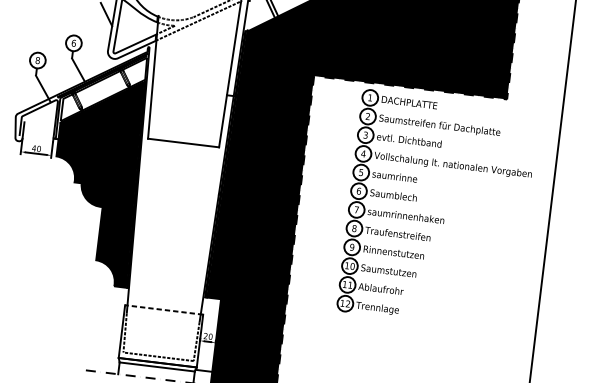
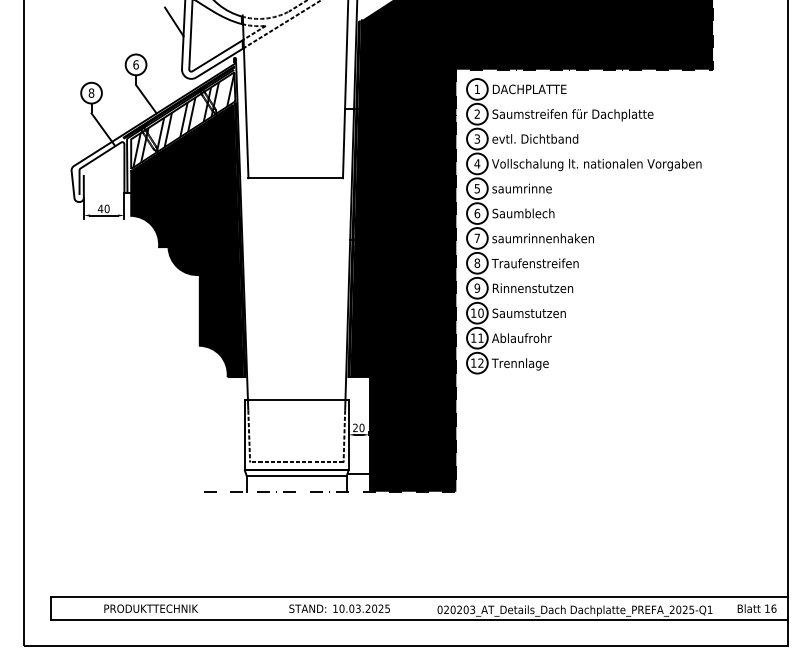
hatch: (105, 88) -> (184, 119), added
part: (436, 218) -> (583, 236), moved
line: (163, 310) -> (296, 400), dashed -> solid

